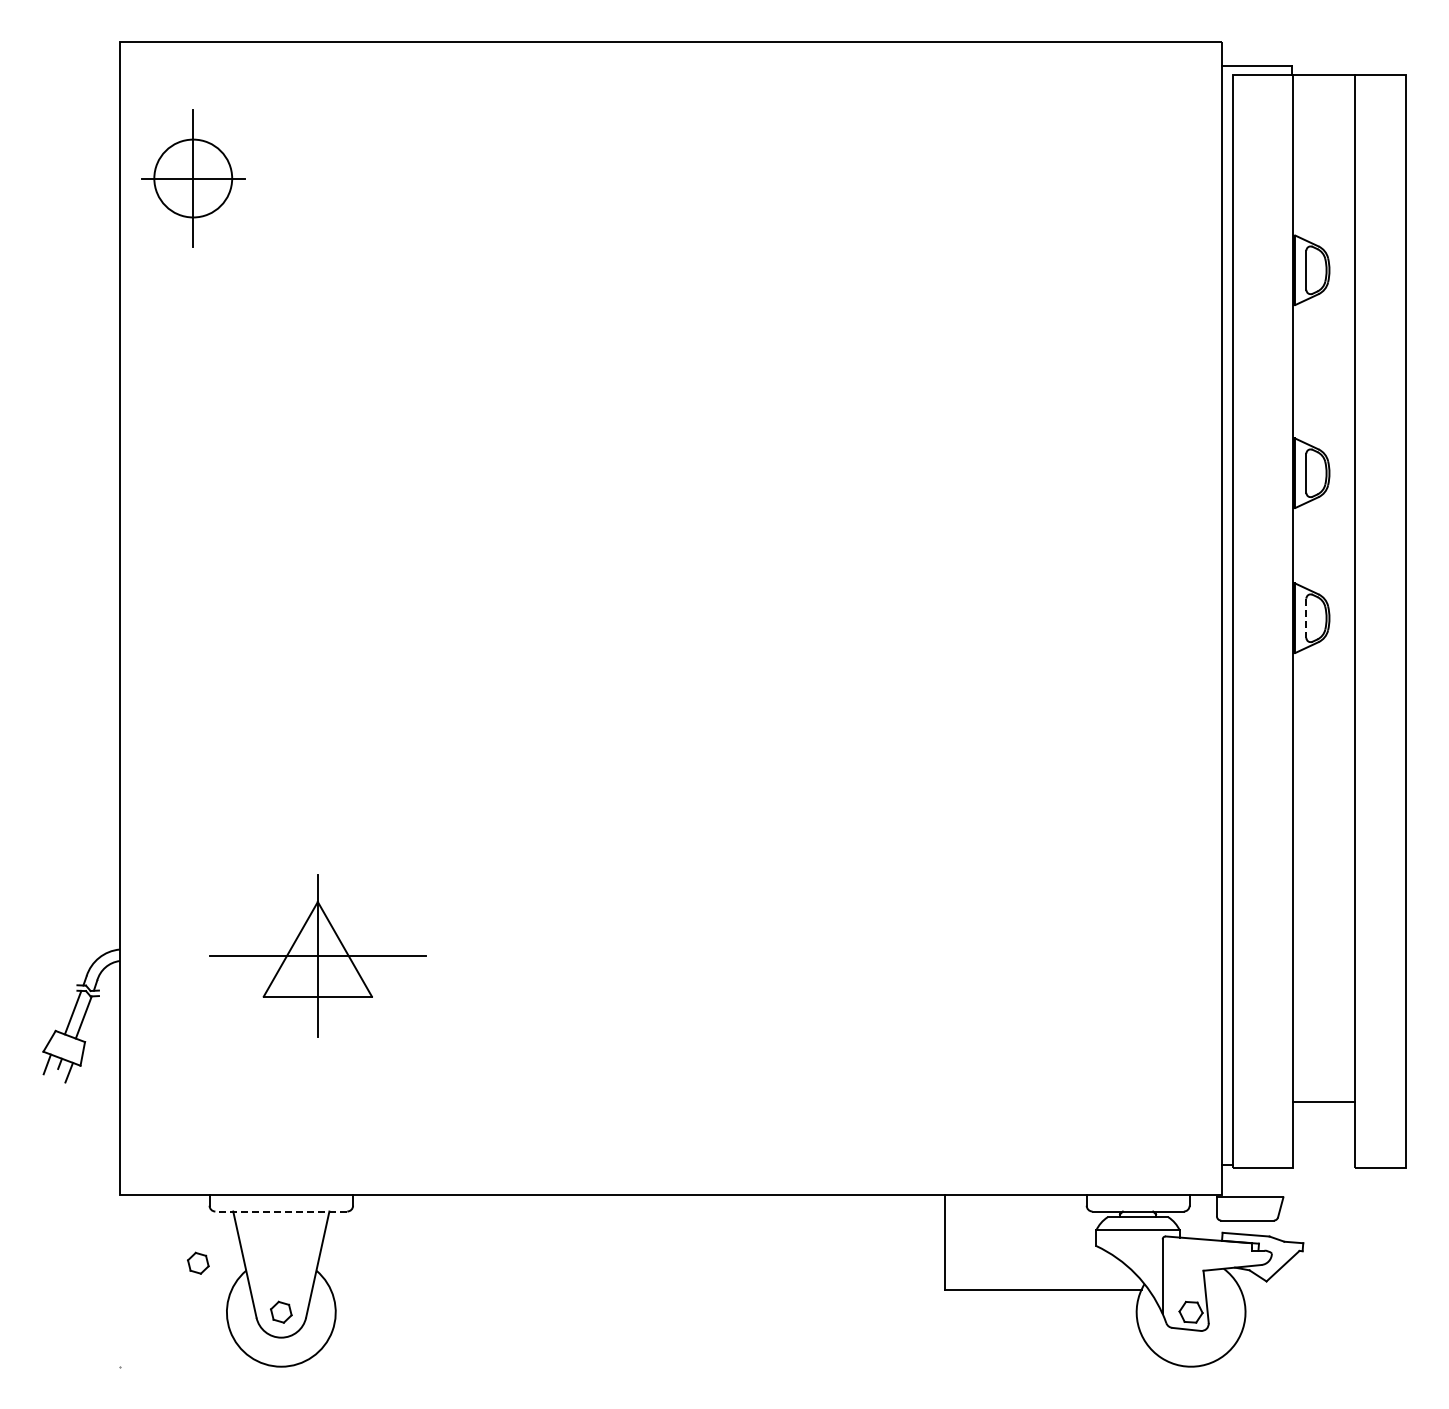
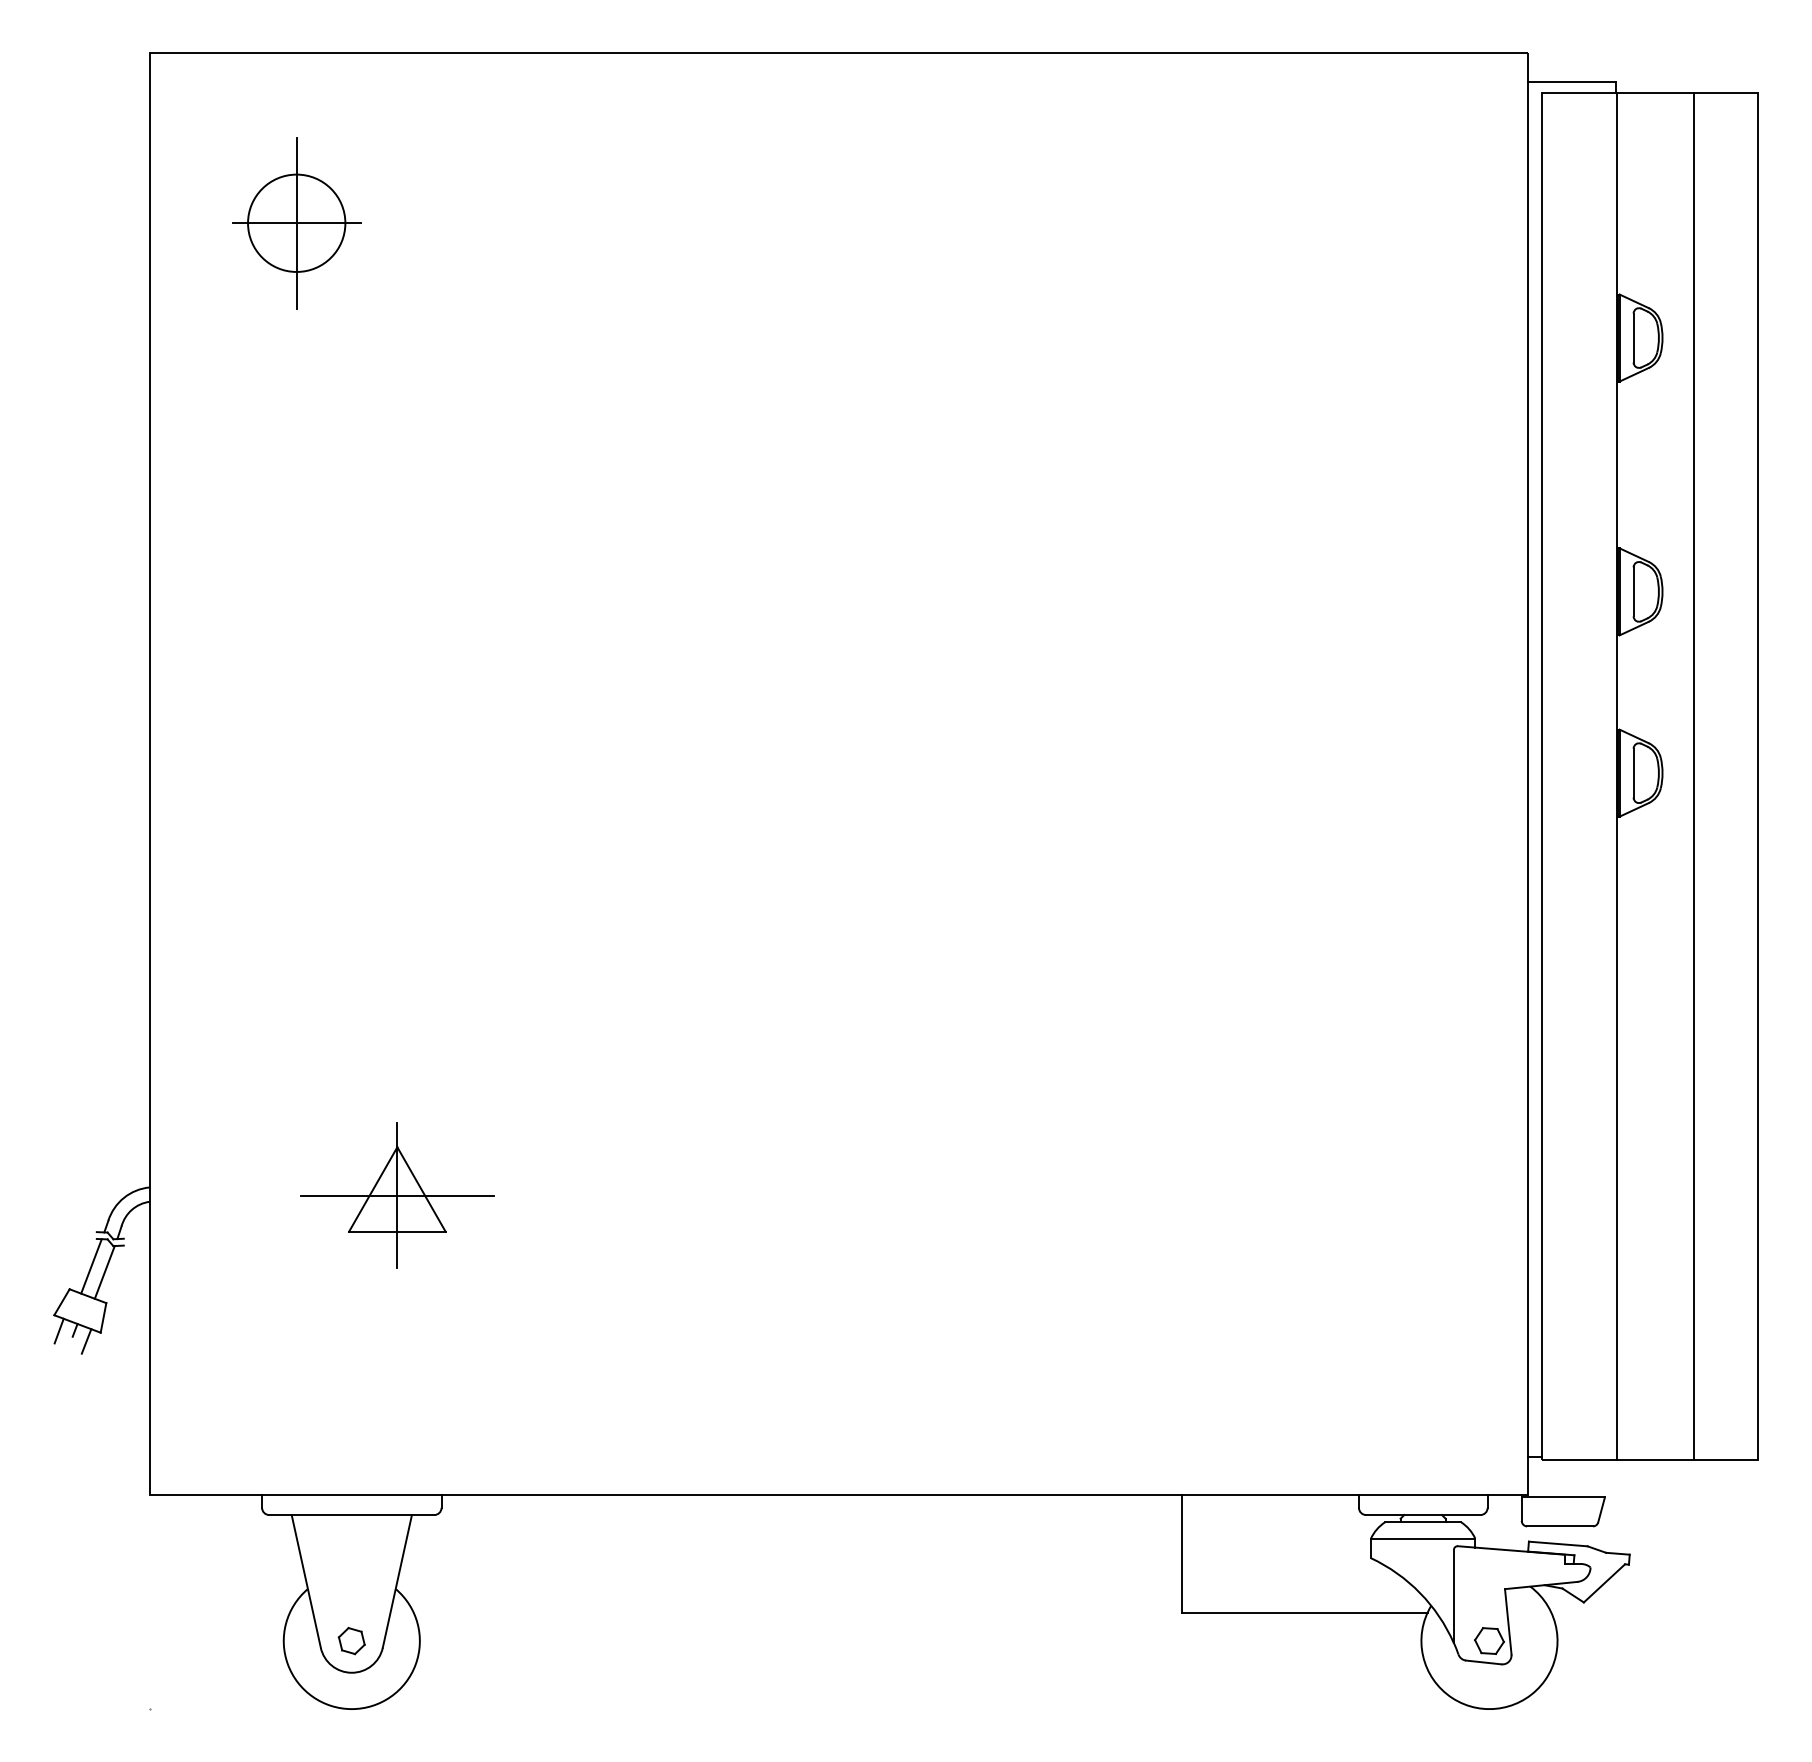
part: (193, 178) -> (297, 223), moved
line: (1306, 618) -> (1633, 773), dashed -> solid
part: (317, 955) -> (397, 1194), size x0.71
line: (1323, 1101) -> (1655, 1459), moved
line: (281, 1211) -> (352, 1515), dashed -> solid
part: (198, 1262) -> (248, 1578), removed

